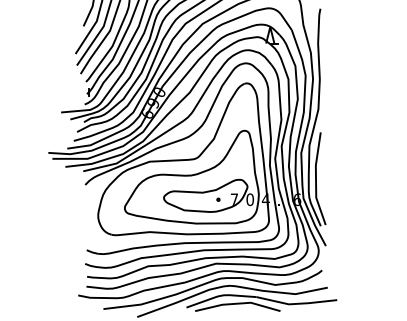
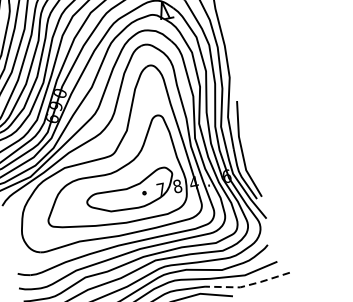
text: (250, 199) -> (177, 186), 0 -> 8
line: (295, 303) -> (247, 285), solid -> dashed

